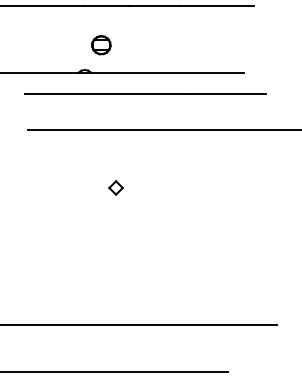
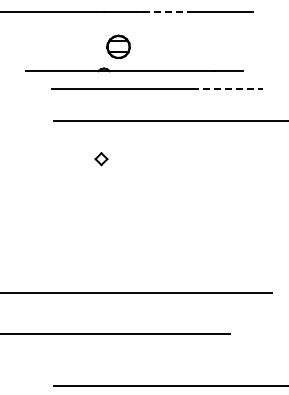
line: (154, 6) -> (165, 12), solid -> dashed
part: (101, 44) -> (118, 46), size x1.4
line: (226, 93) -> (228, 89), solid -> dashed
part: (116, 188) -> (101, 159), moved

